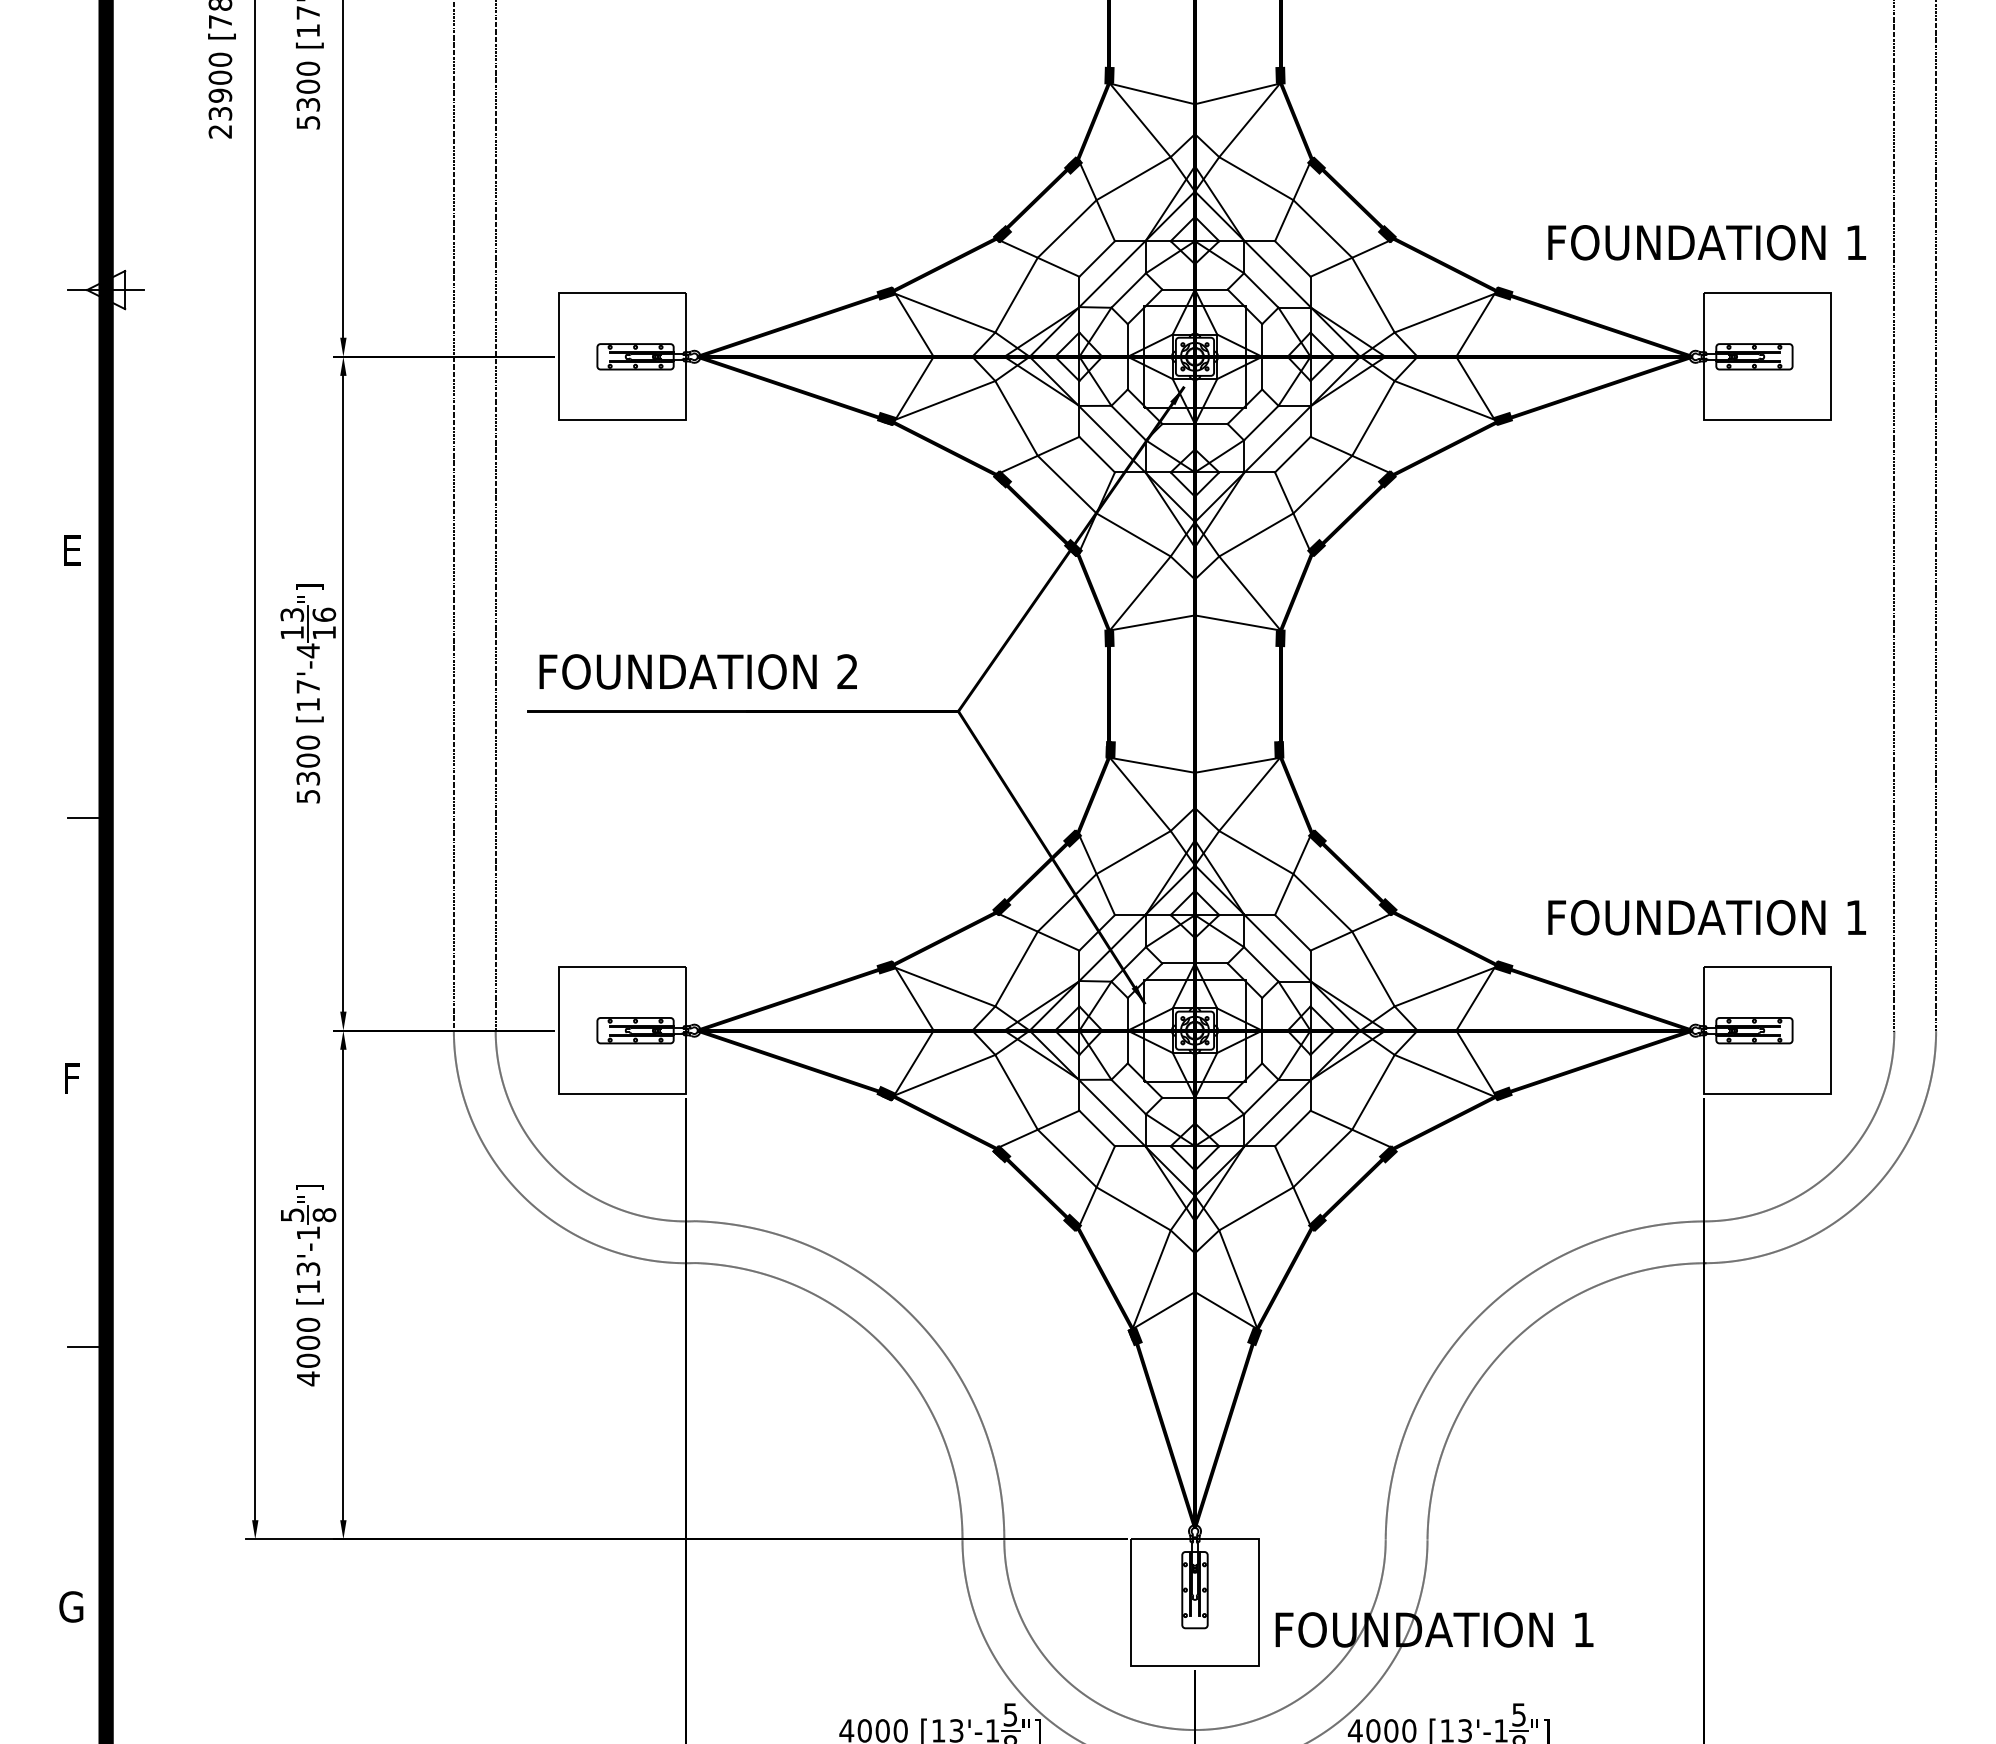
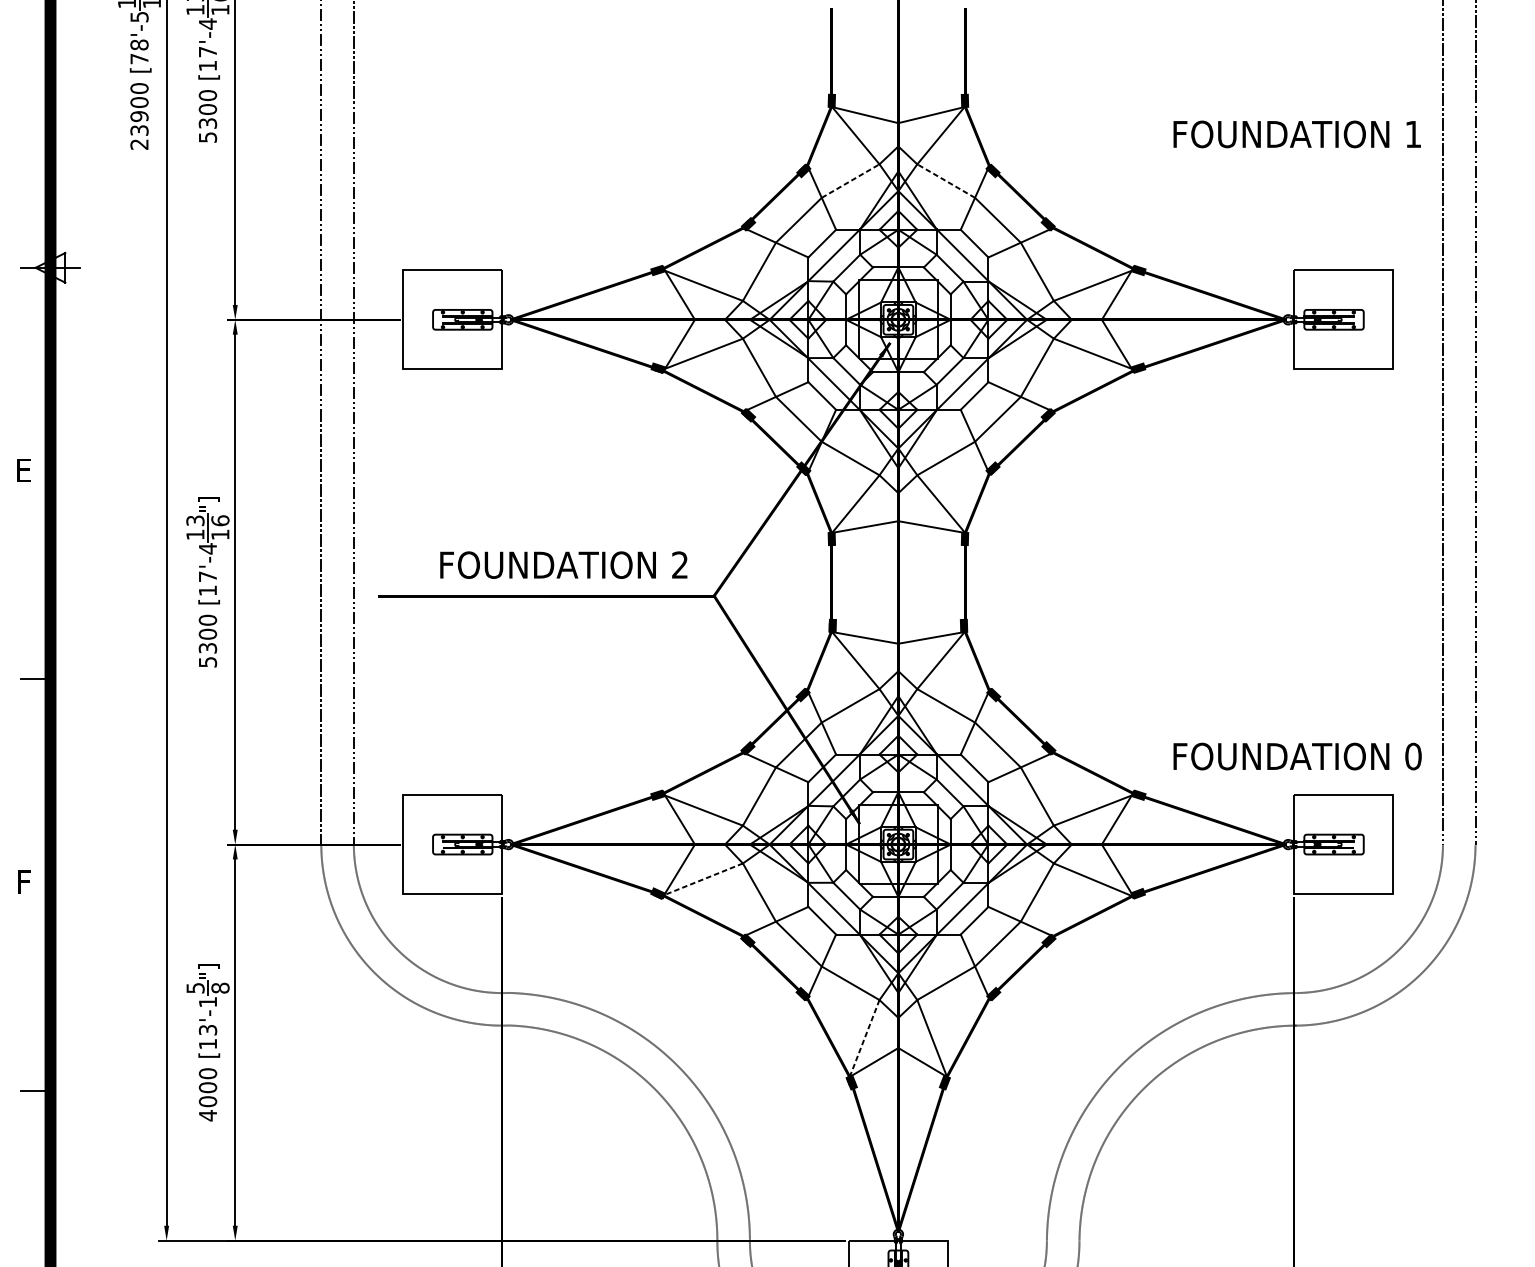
line: (1133, 178) -> (850, 180), solid -> dashed
line: (1256, 178) -> (946, 180), solid -> dashed
text: (1706, 242) -> (1296, 134), moved
text: (697, 671) -> (563, 564), moved
text: (1856, 917) -> (1413, 756), 1 -> 0
line: (944, 1075) -> (703, 879), solid -> dashed
line: (1151, 1279) -> (864, 1038), solid -> dashed

